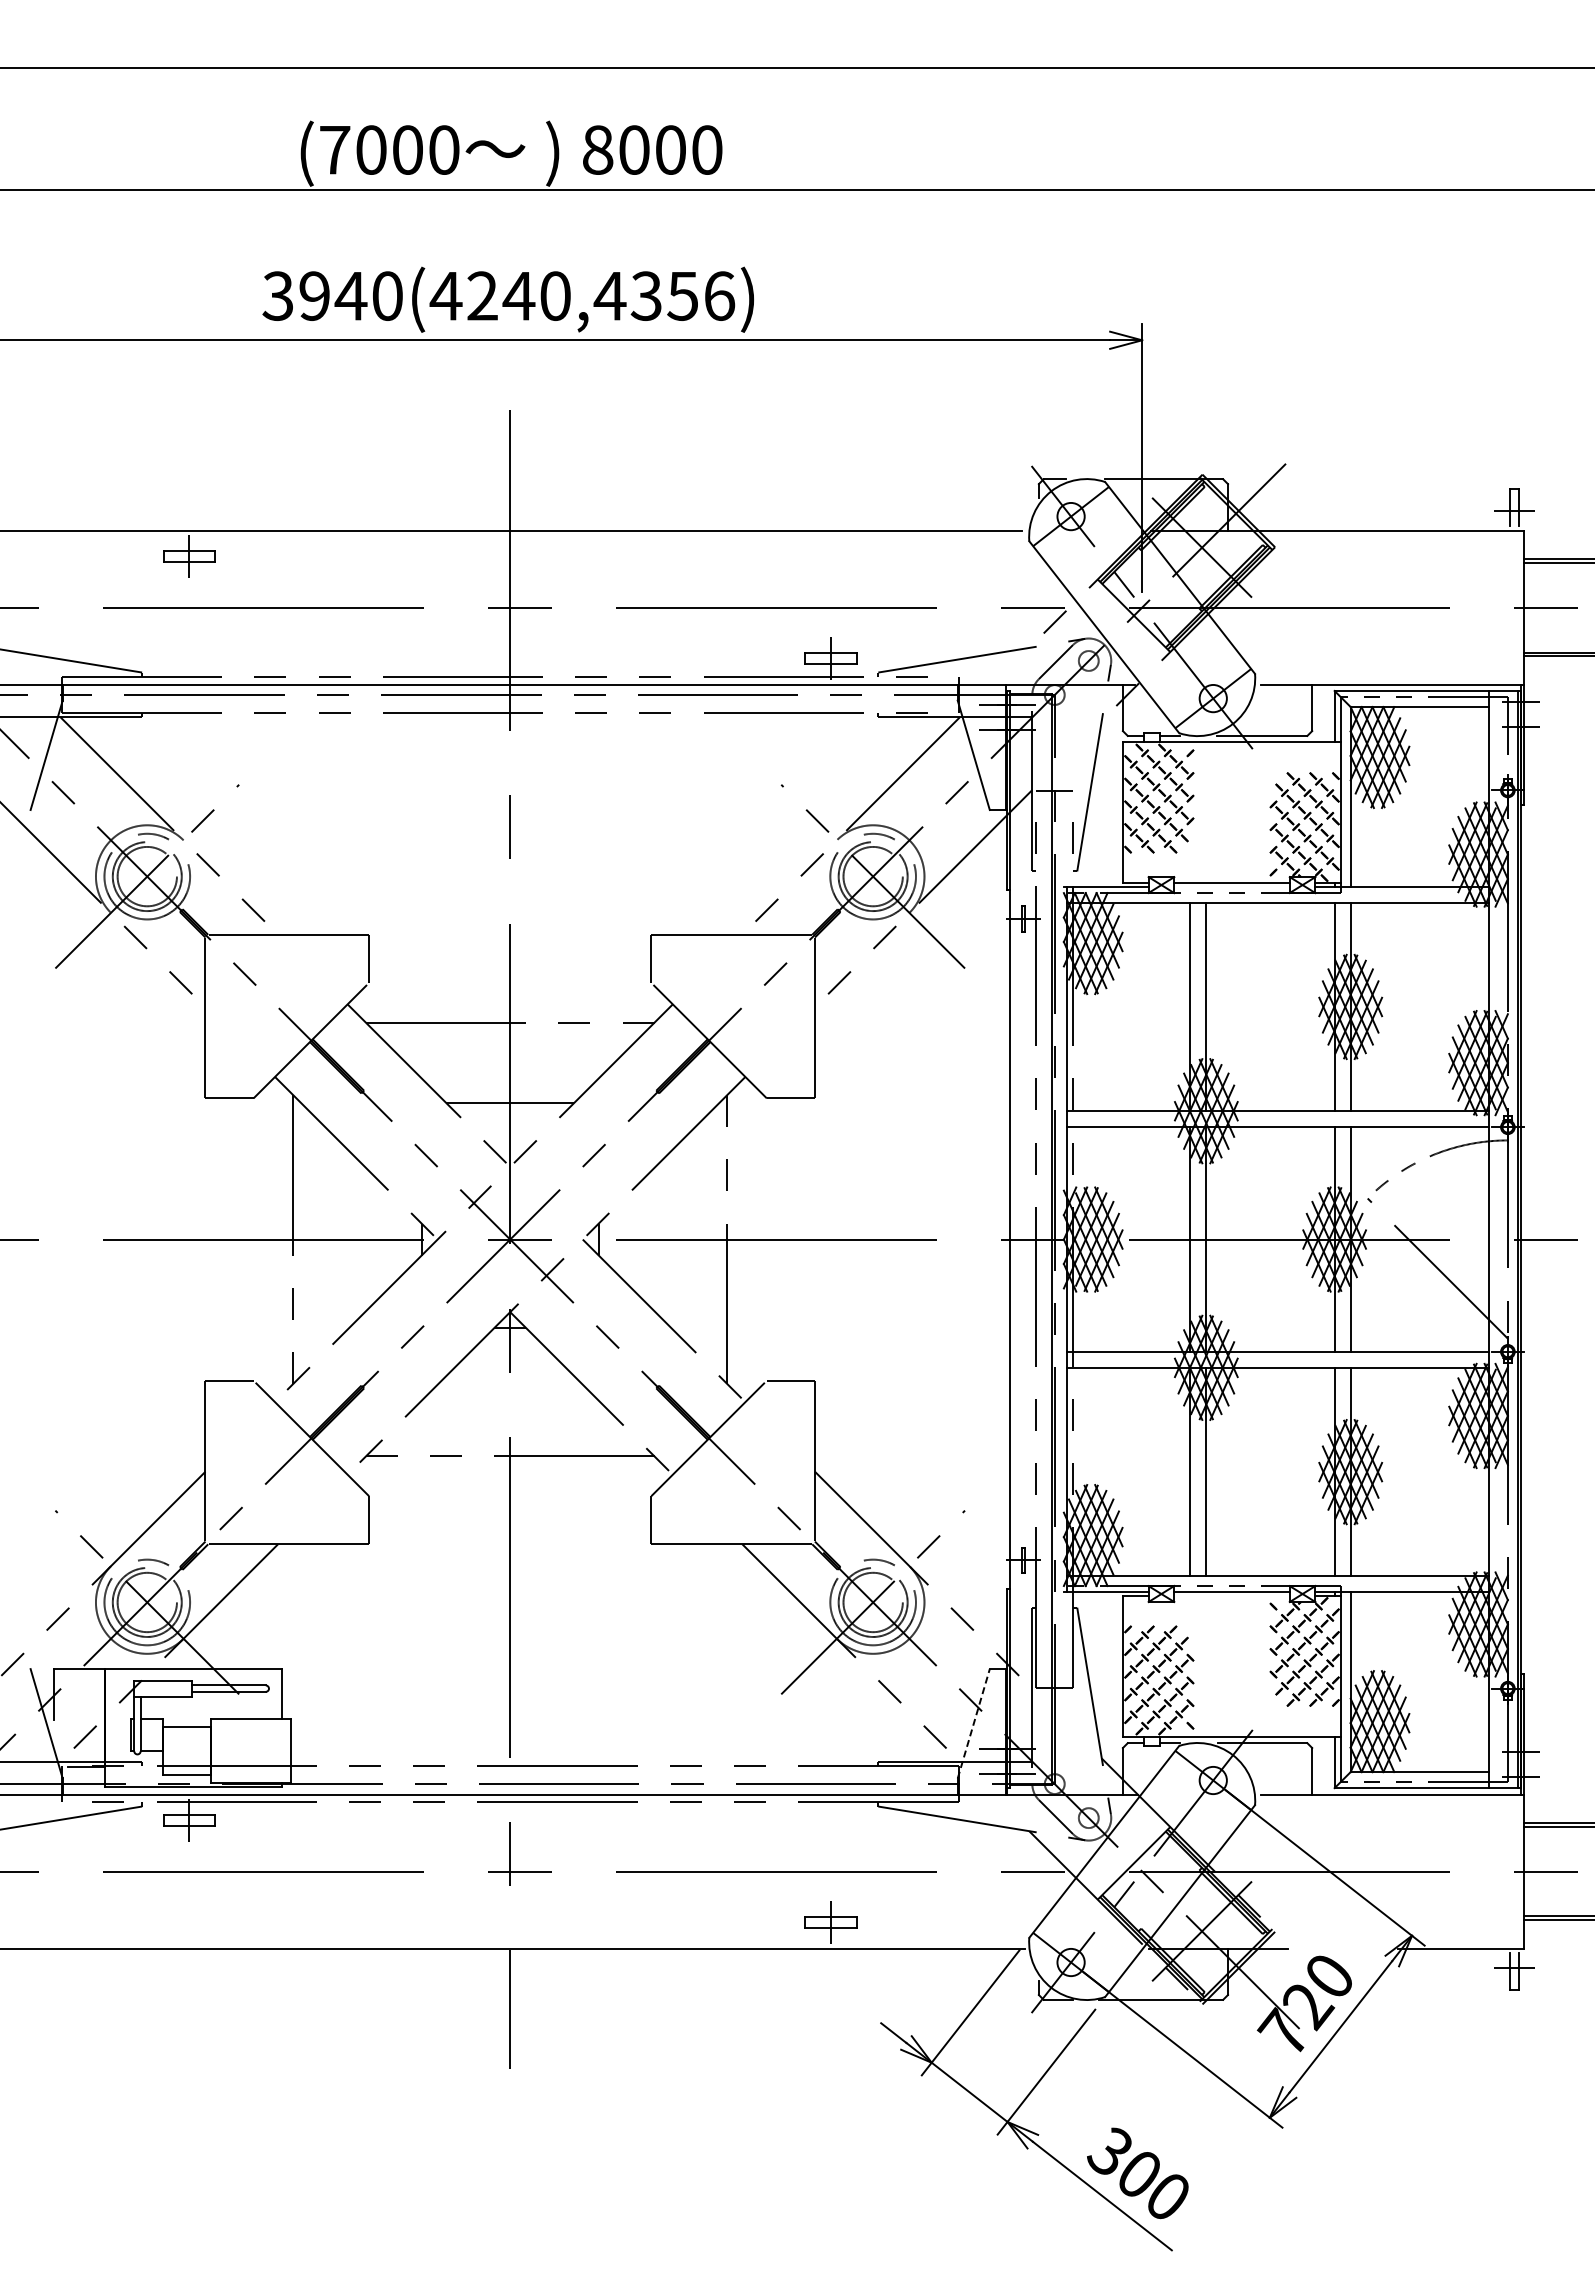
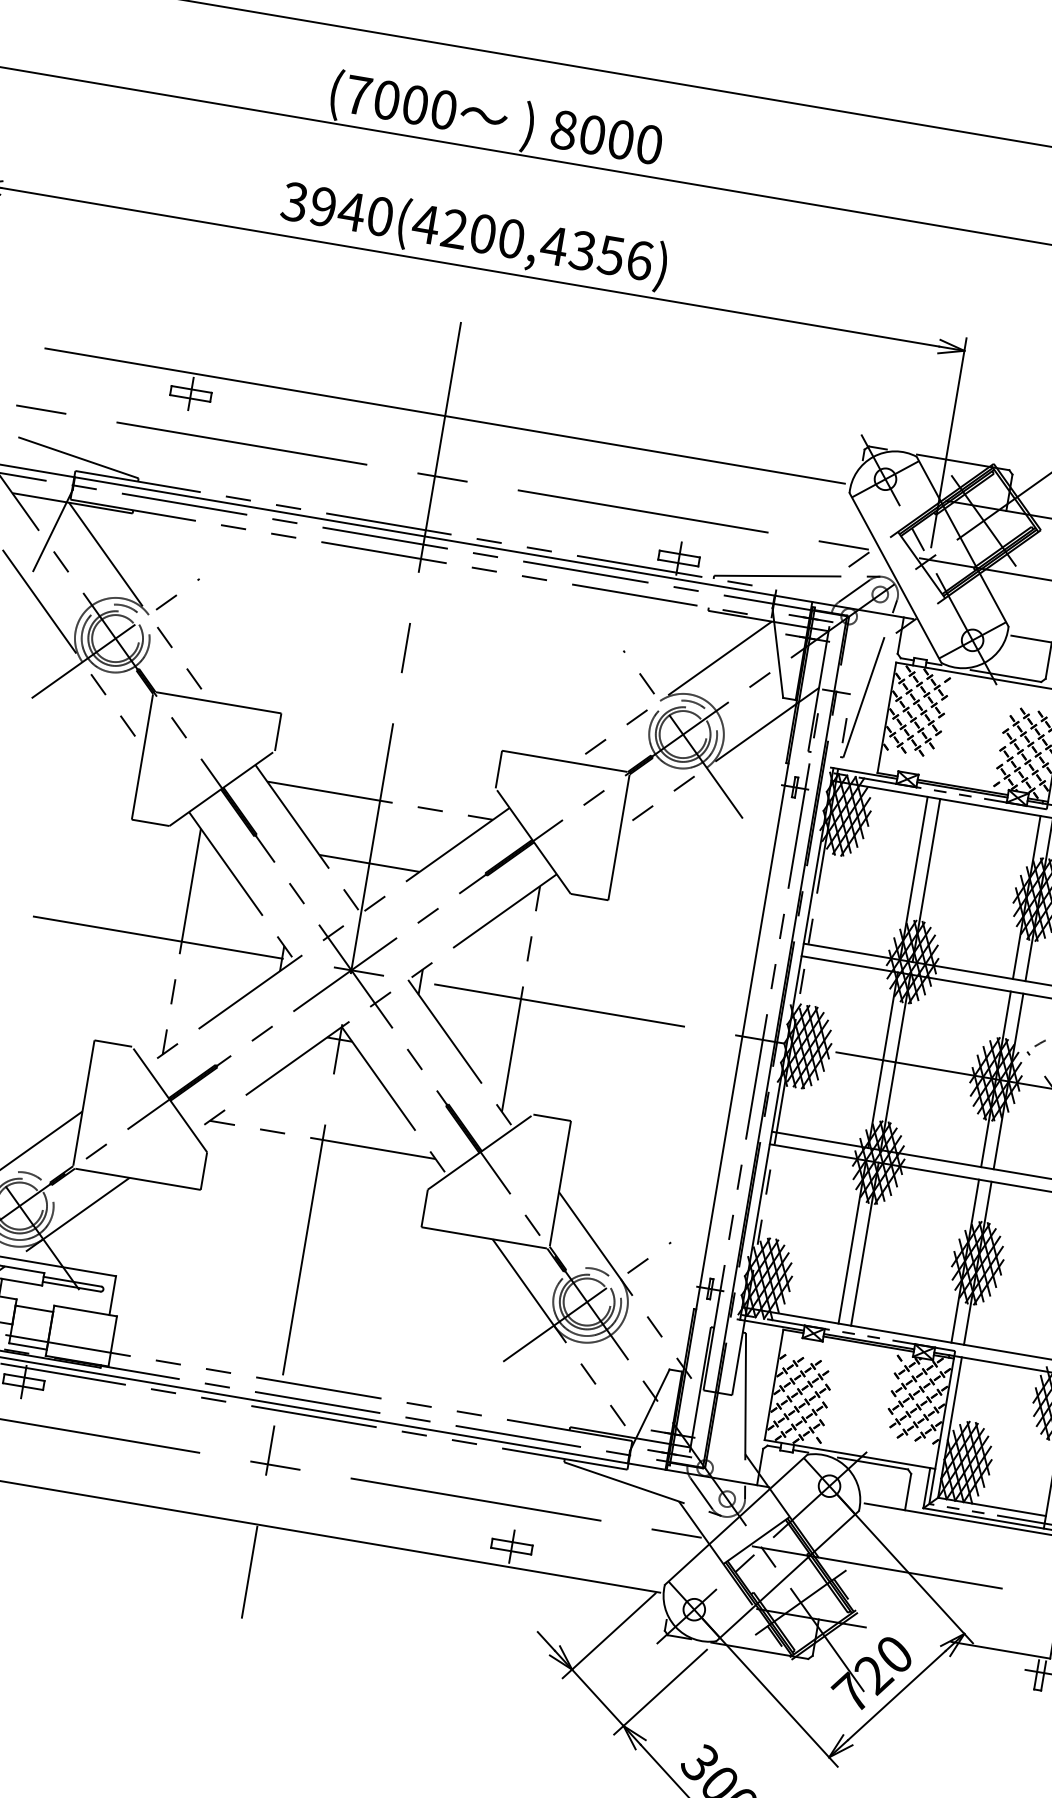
text: (518, 295) -> (482, 233), 3940(4240,4356) -> 3940(4200,4356)
line: (1231, 886) -> (962, 789), added
line: (1231, 1595) -> (868, 1343), added
line: (973, 1723) -> (649, 1409), dashed -> solid

